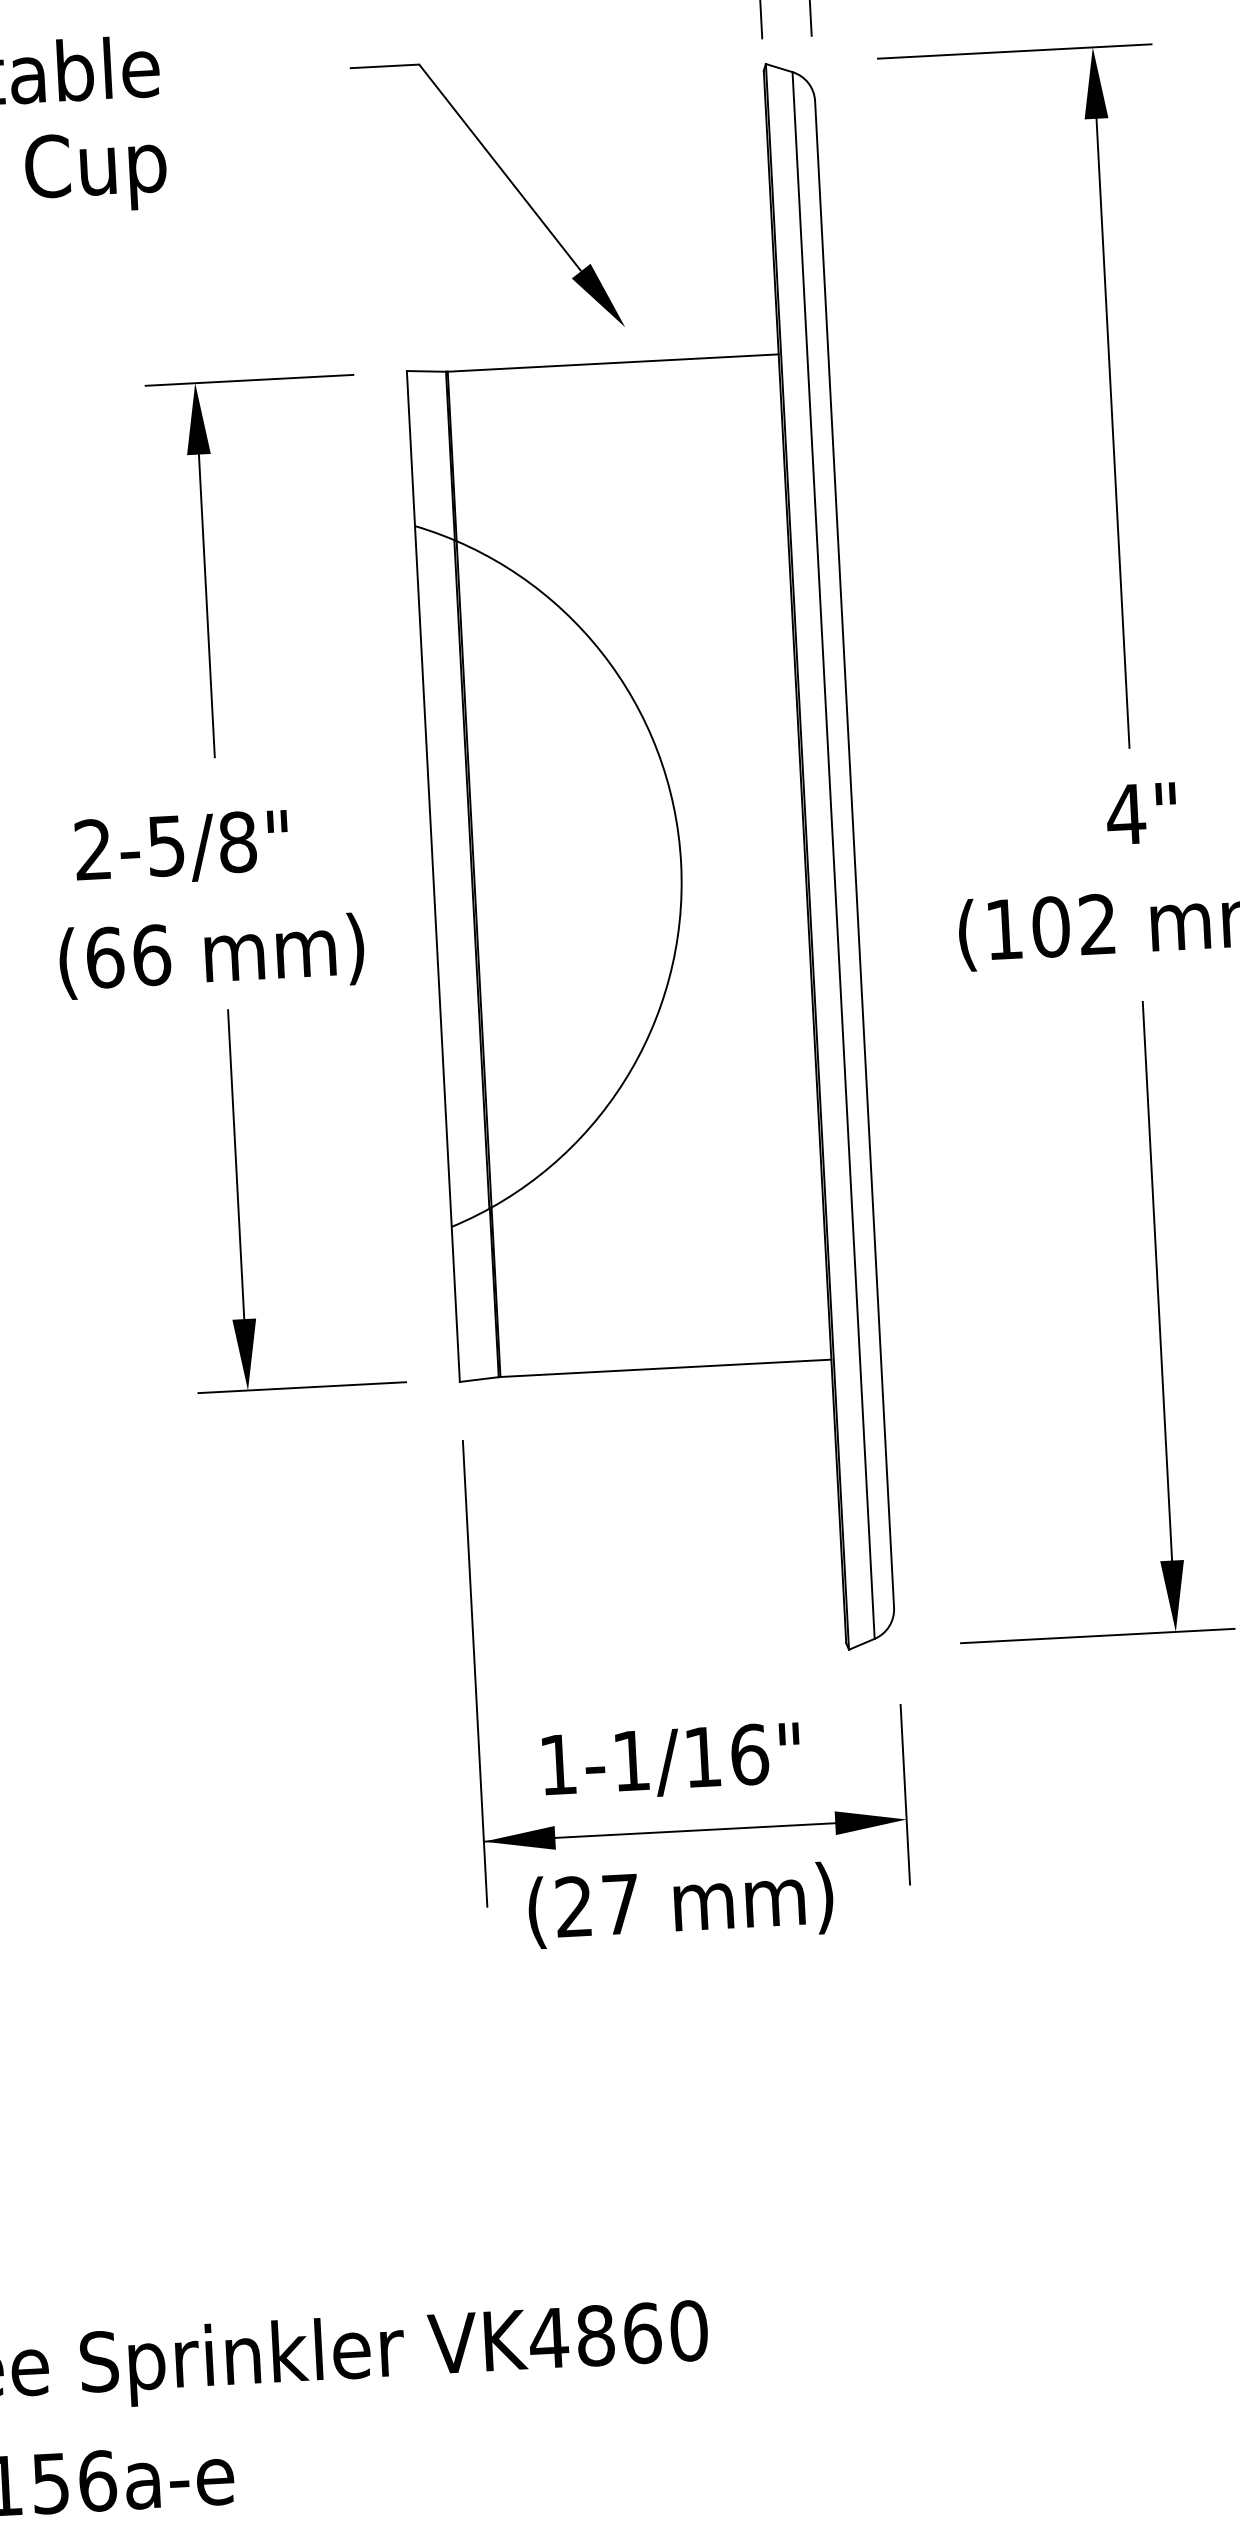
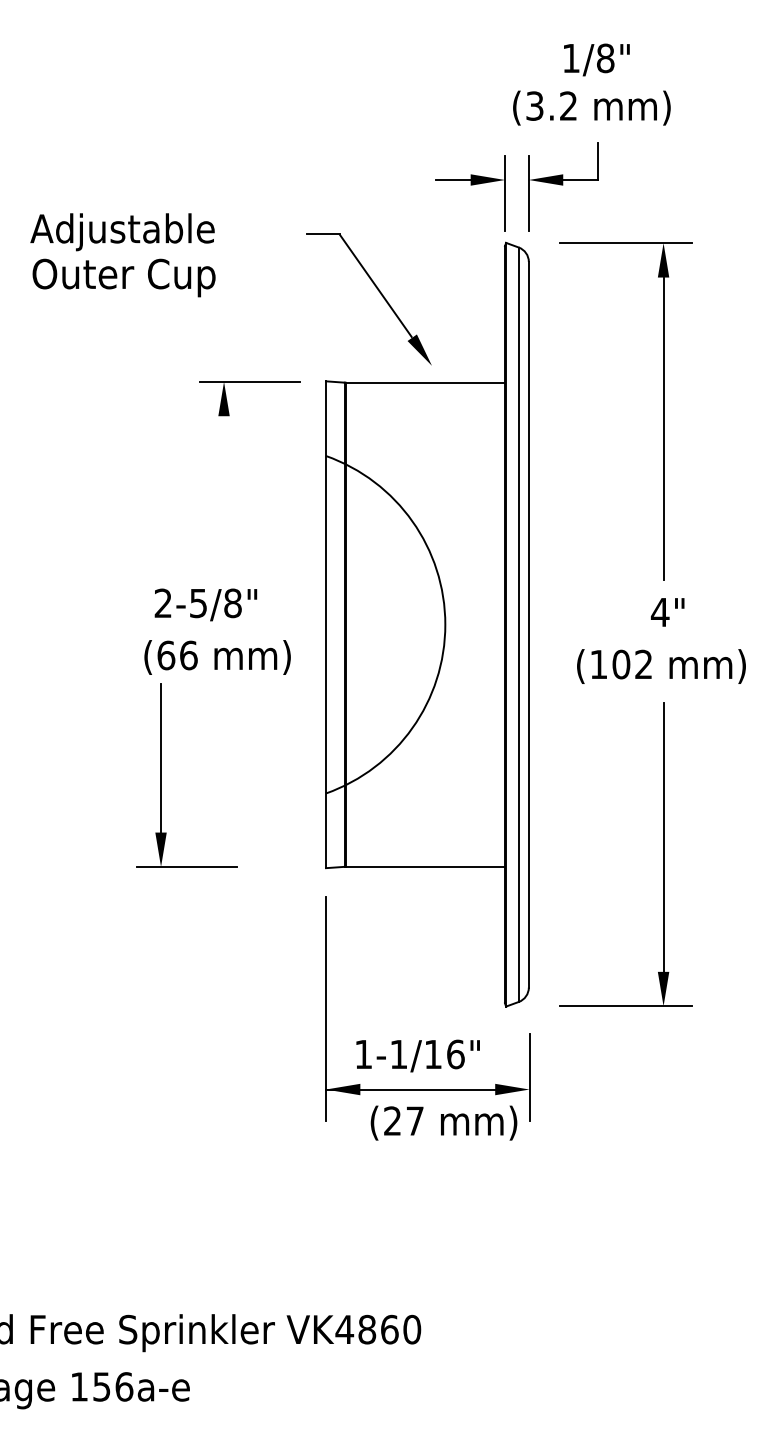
line: (207, 604) -> (224, 488), removed
part: (238, 1200) -> (161, 775), moved
text: (679, 1904) -> (443, 1122), moved

